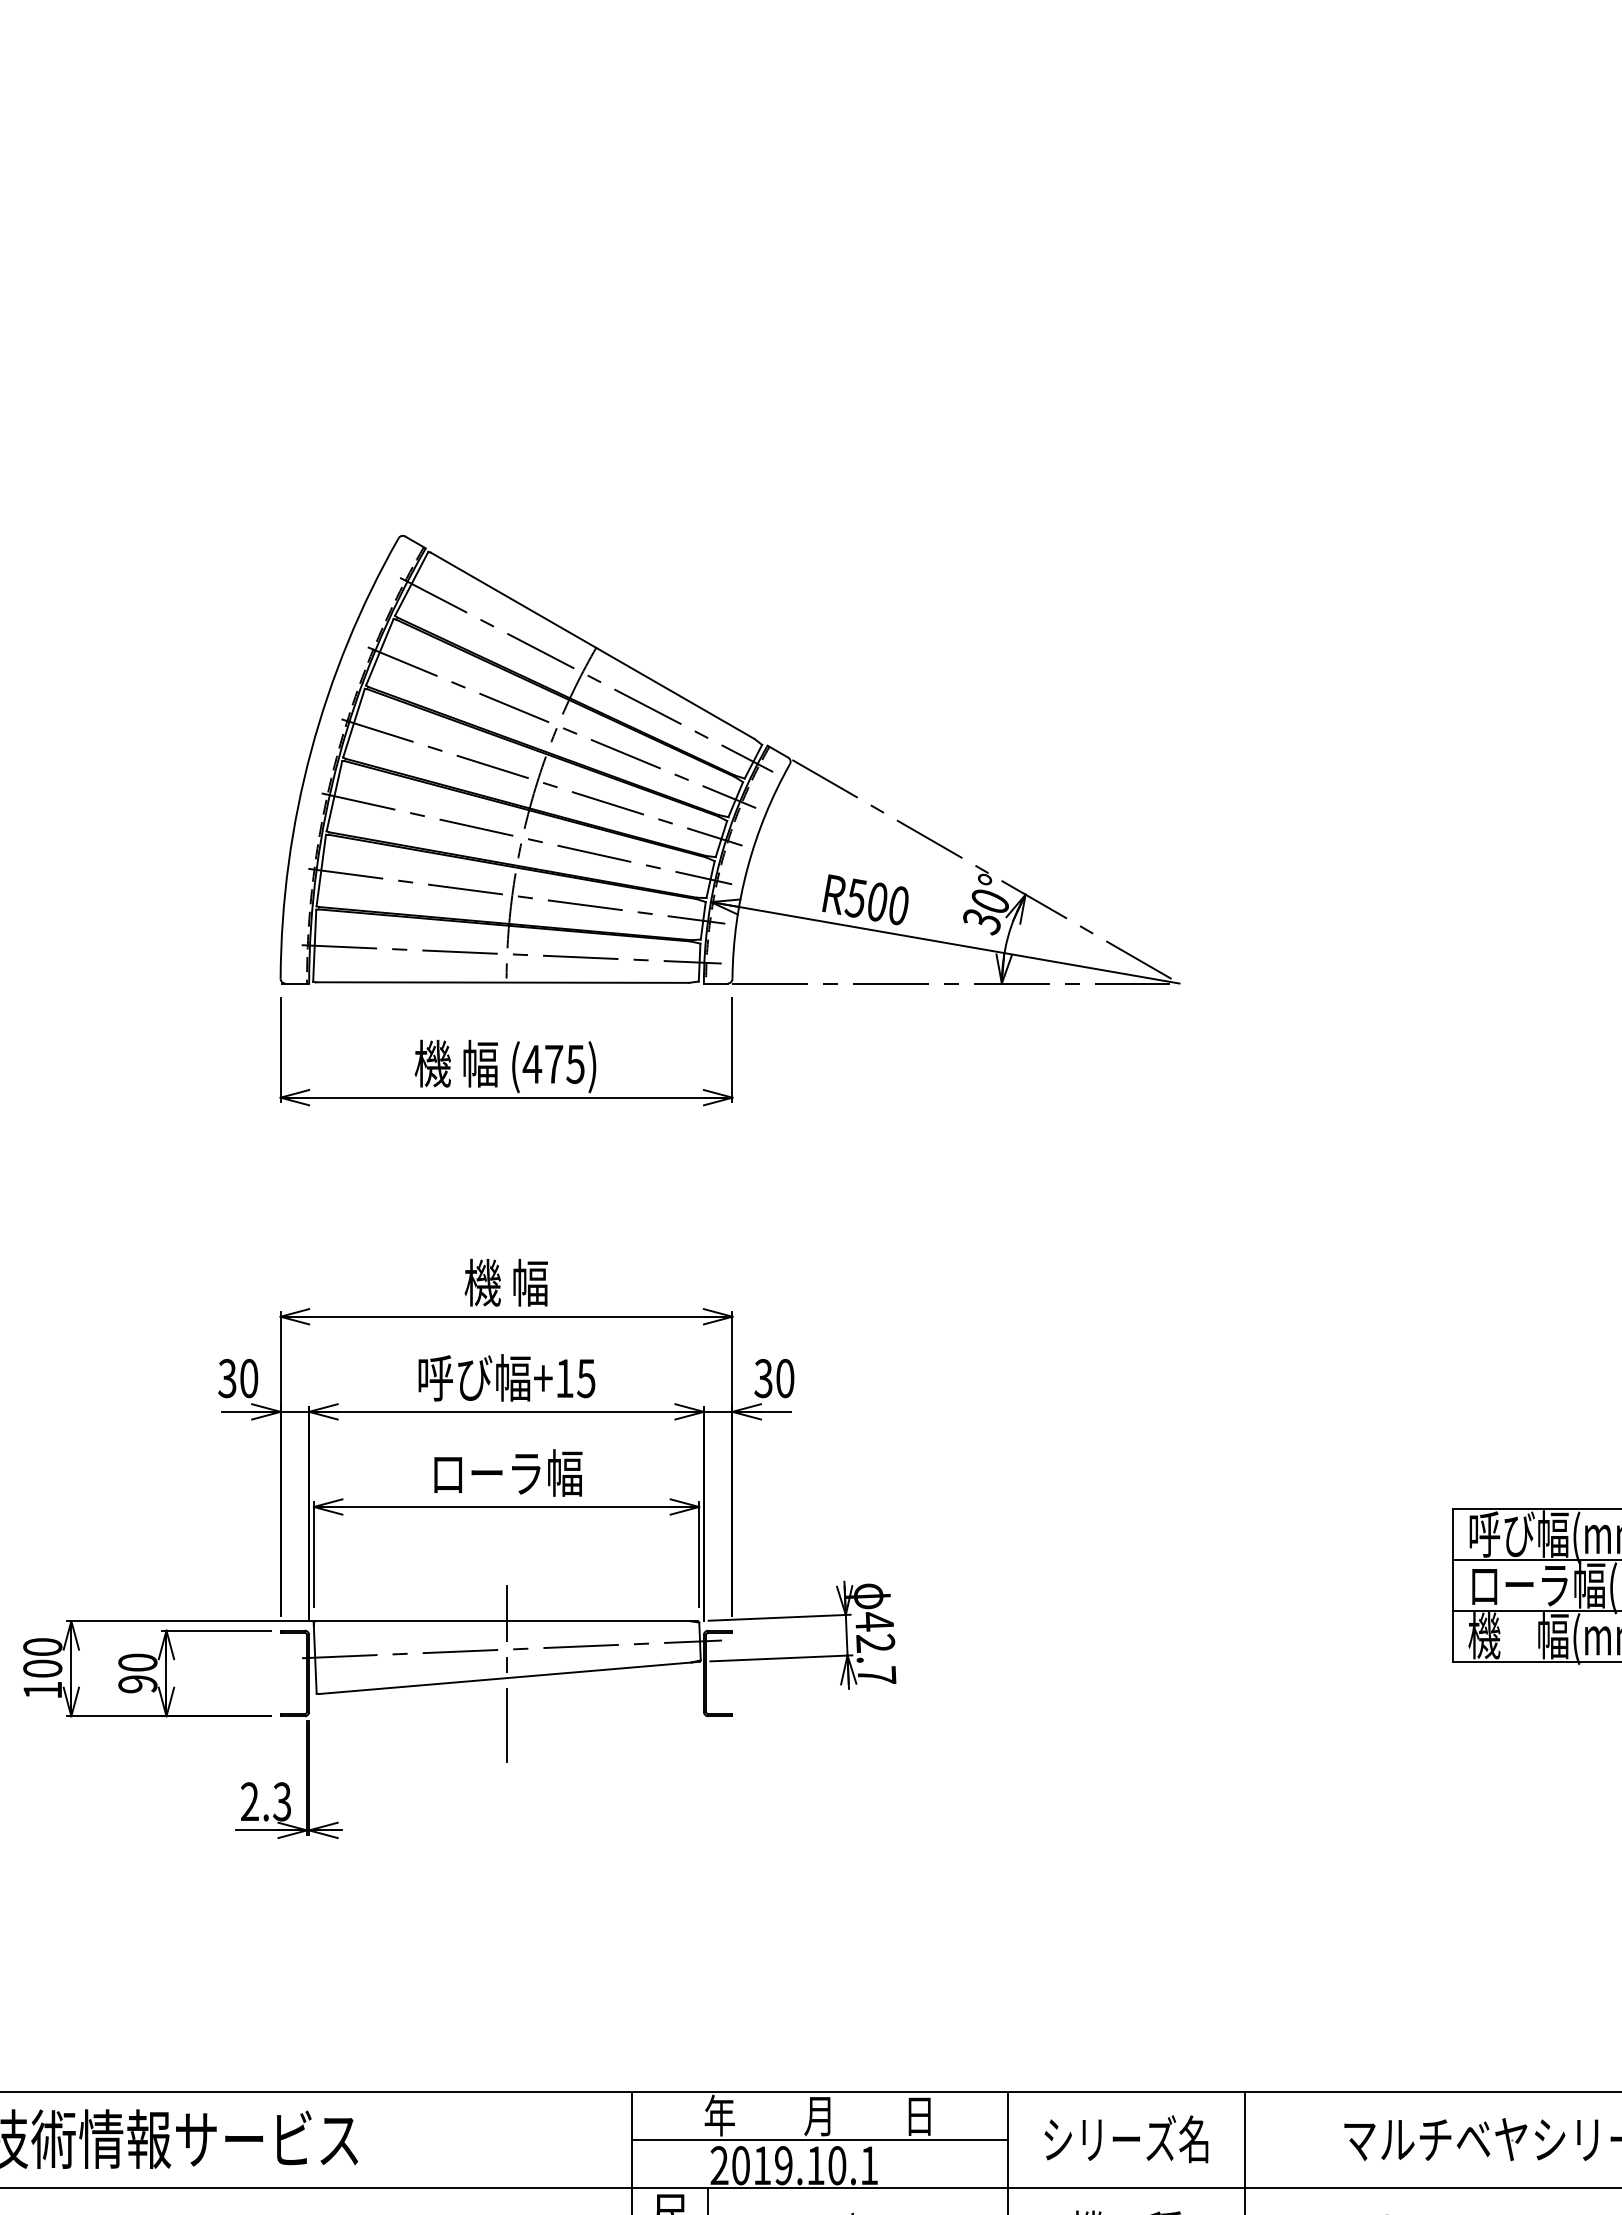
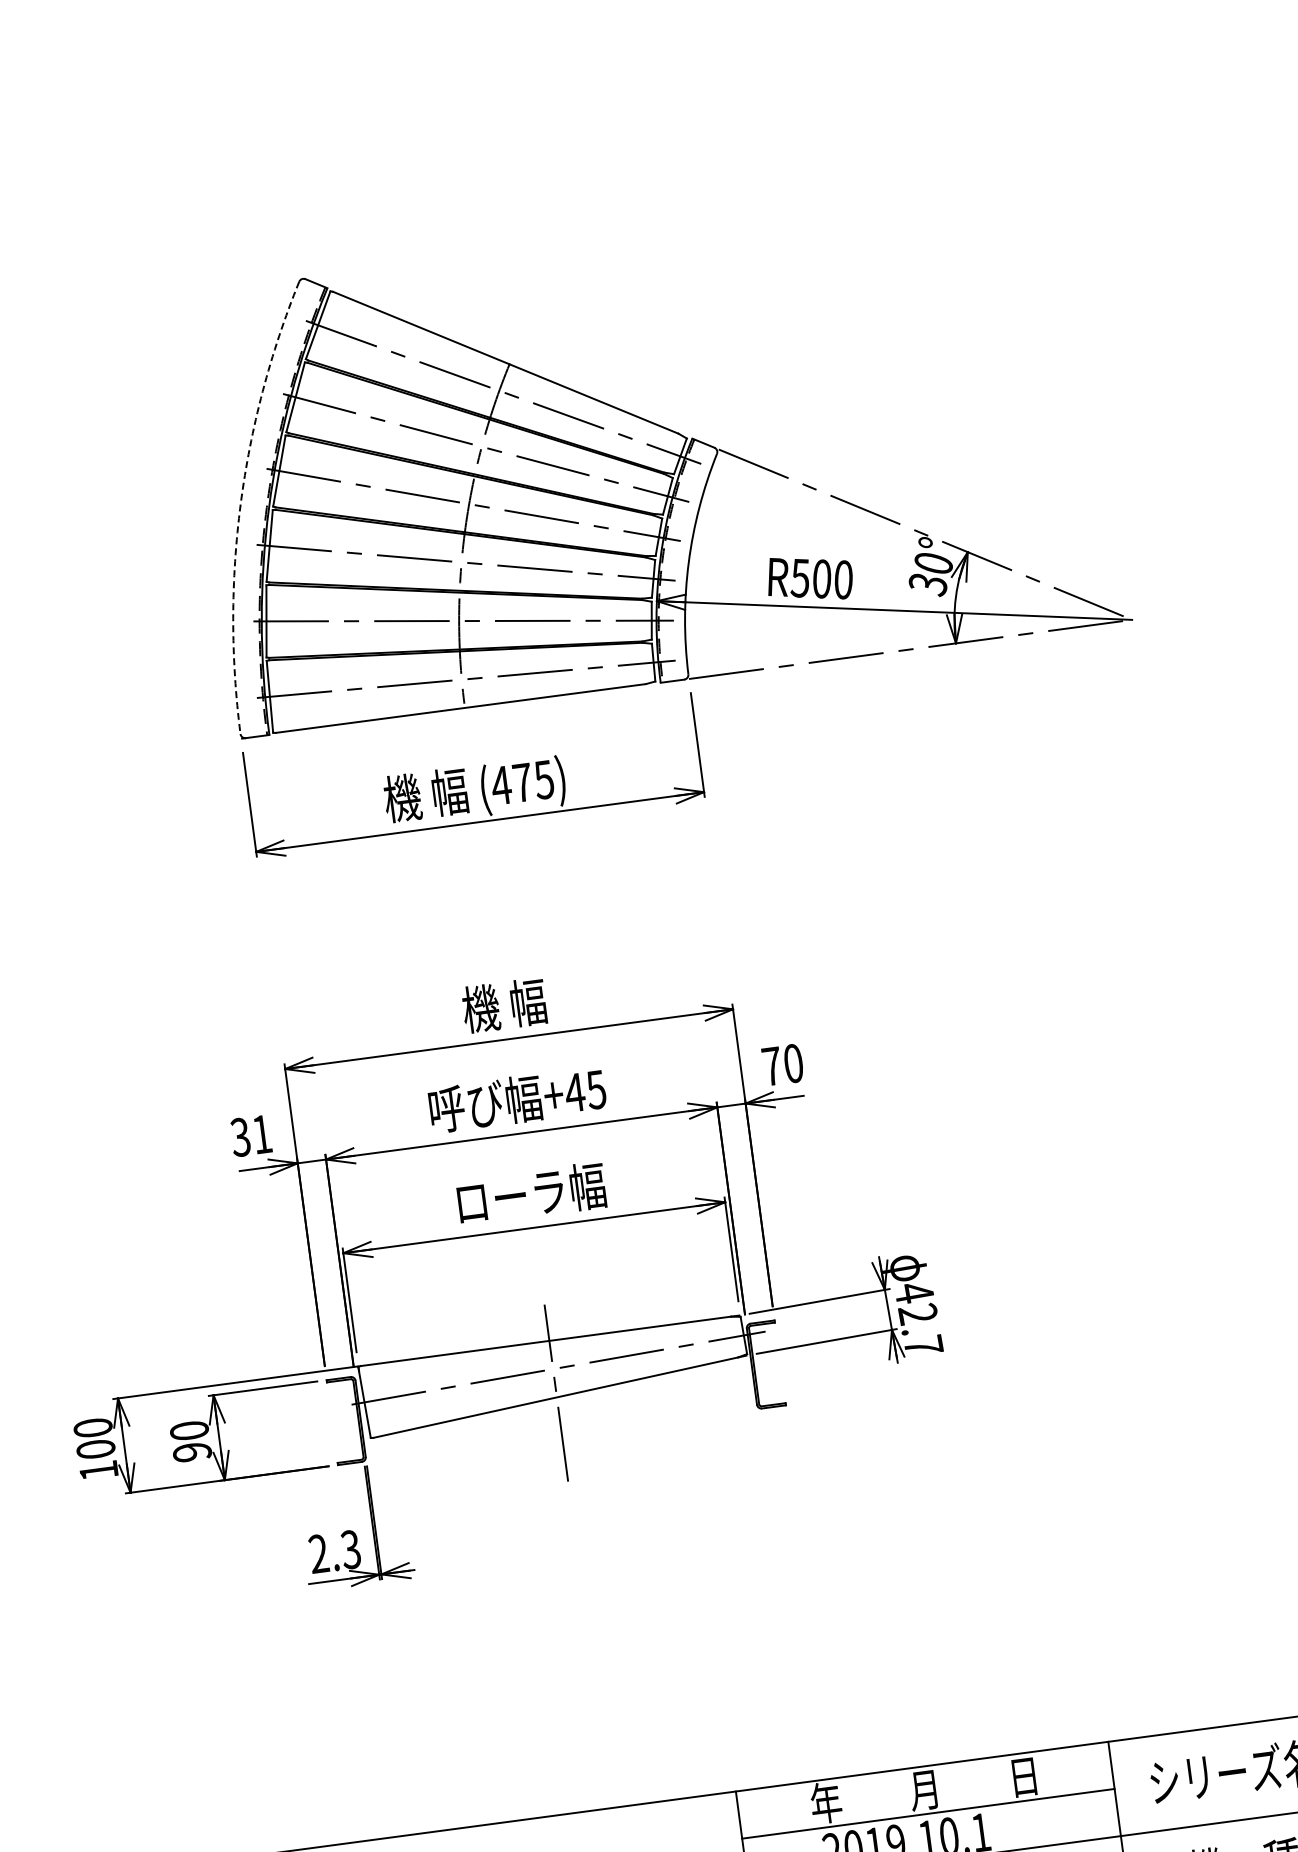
arc: (311, 750) -> (240, 503), solid -> dashed
text: (249, 1378) -> (262, 1134), 30 -> 31
text: (564, 1378) -> (574, 1092), +15 -> +45
text: (763, 1378) -> (771, 1066), 30 -> 70

